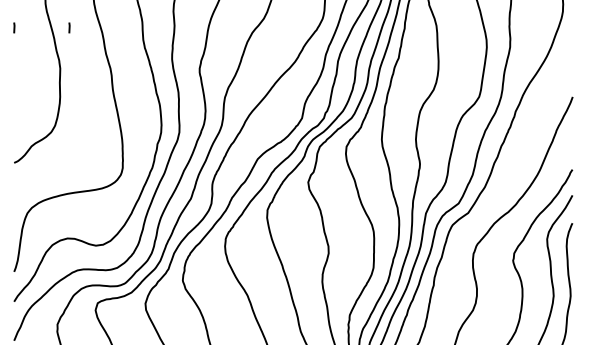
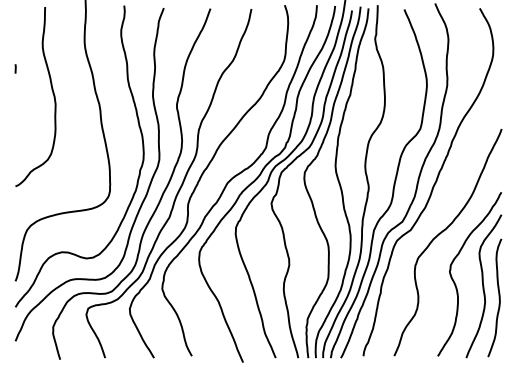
line: (69, 27) -> (63, 68), removed

